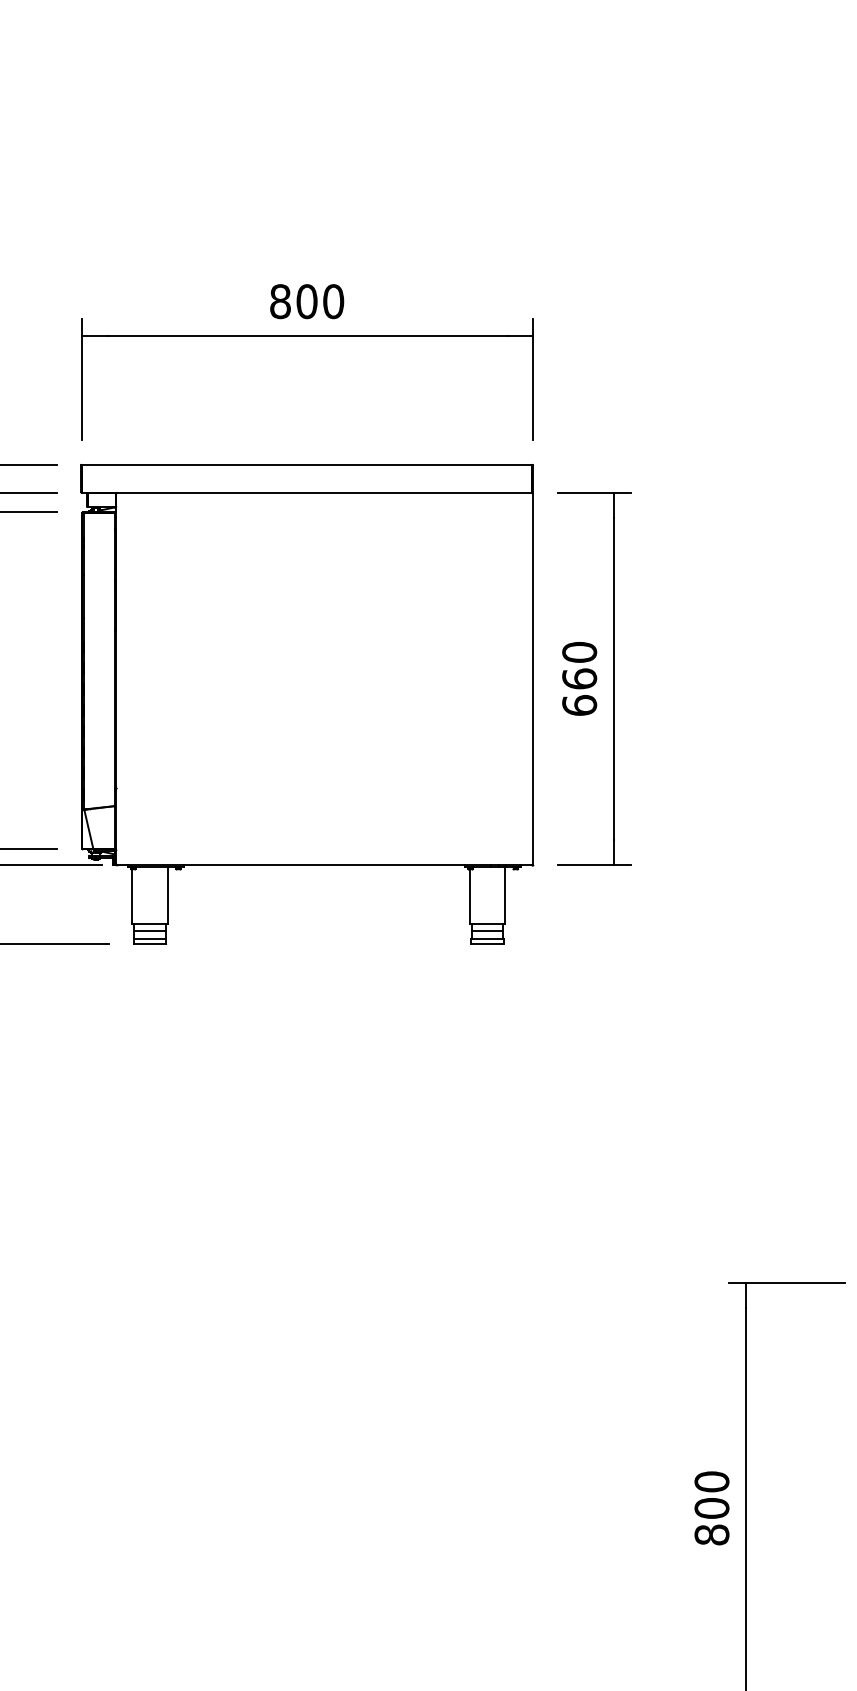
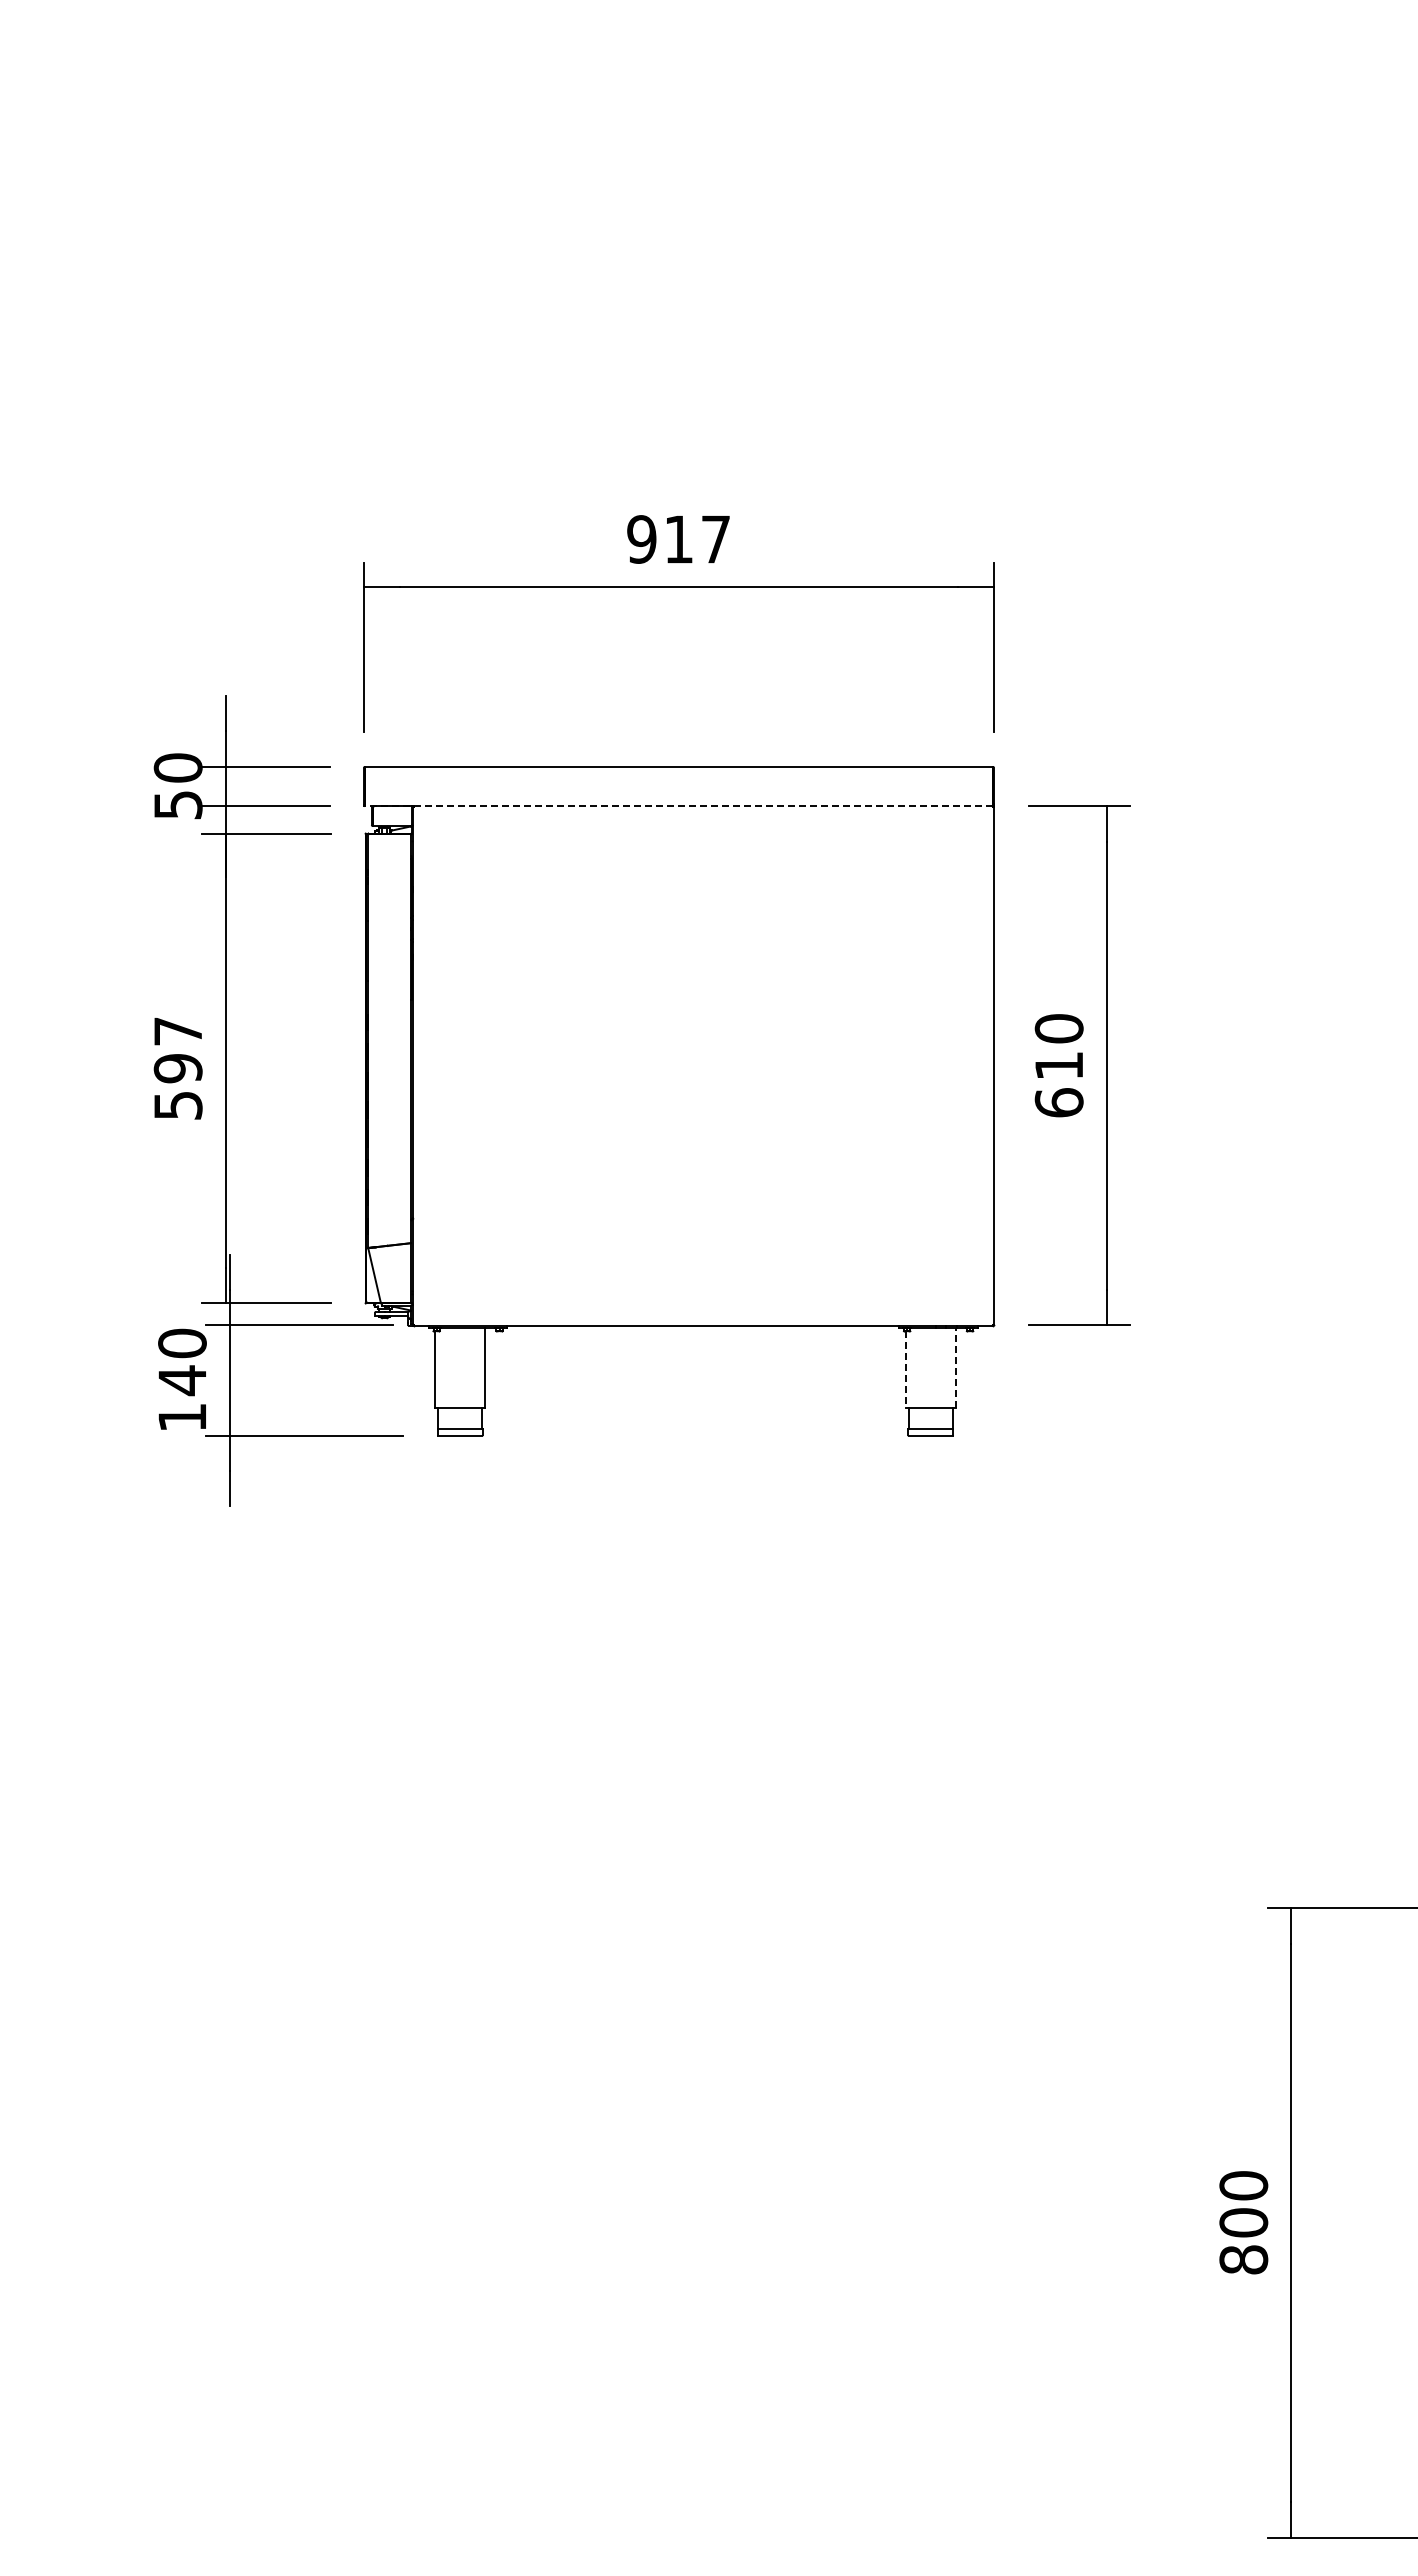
text: (306, 301) -> (678, 539), 800 -> 917
line: (306, 493) -> (678, 806), solid -> dashed
text: (579, 678) -> (1058, 1065), 660 -> 610
line: (505, 895) -> (955, 1367), solid -> dashed
line: (469, 897) -> (905, 1370), solid -> dashed
line: (149, 931) -> (459, 1417), removed
line: (487, 931) -> (930, 1417), removed

